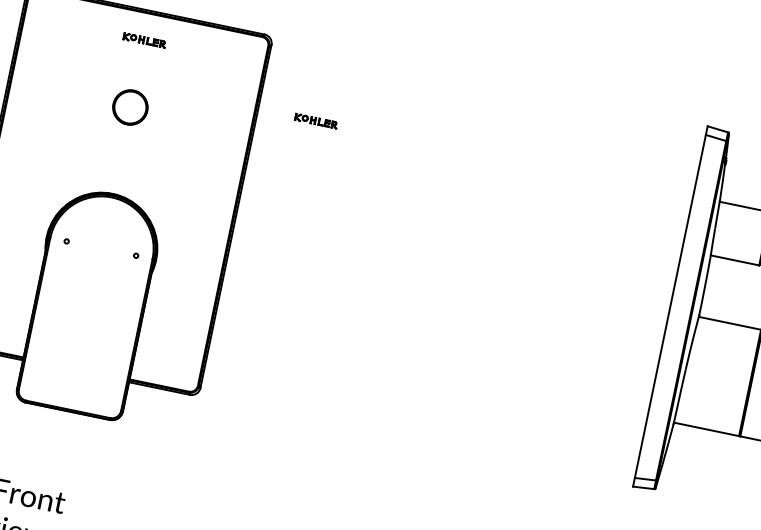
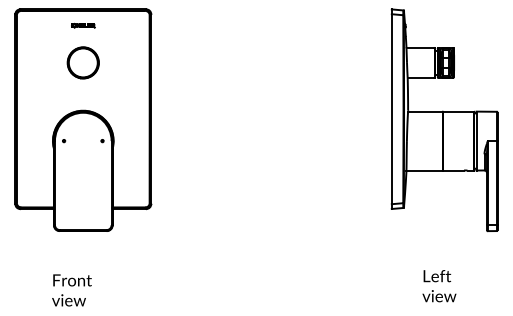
circle: (129, 106) -> (82, 62), size x1.67
part: (316, 120) -> (183, 49), removed

